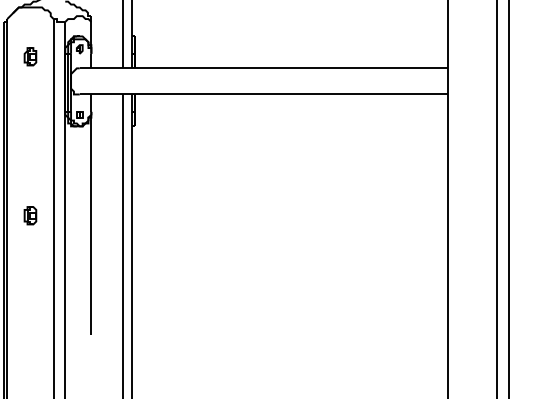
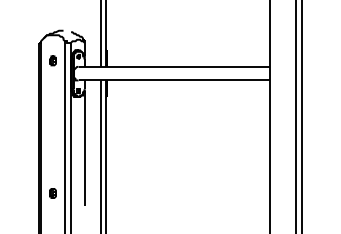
part: (29, 215) -> (52, 193), moved

